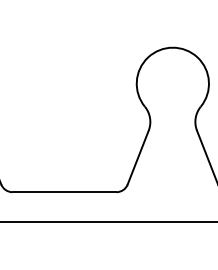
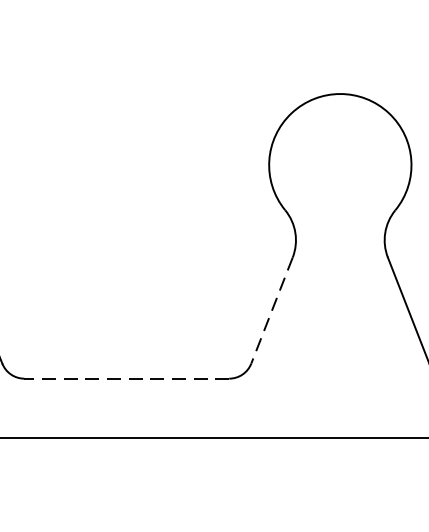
line: (138, 157) -> (272, 310), solid -> dashed
line: (64, 192) -> (126, 379), solid -> dashed

